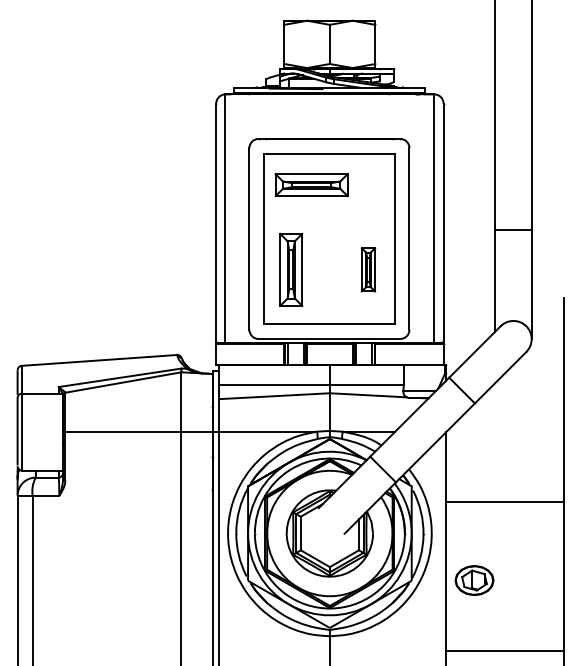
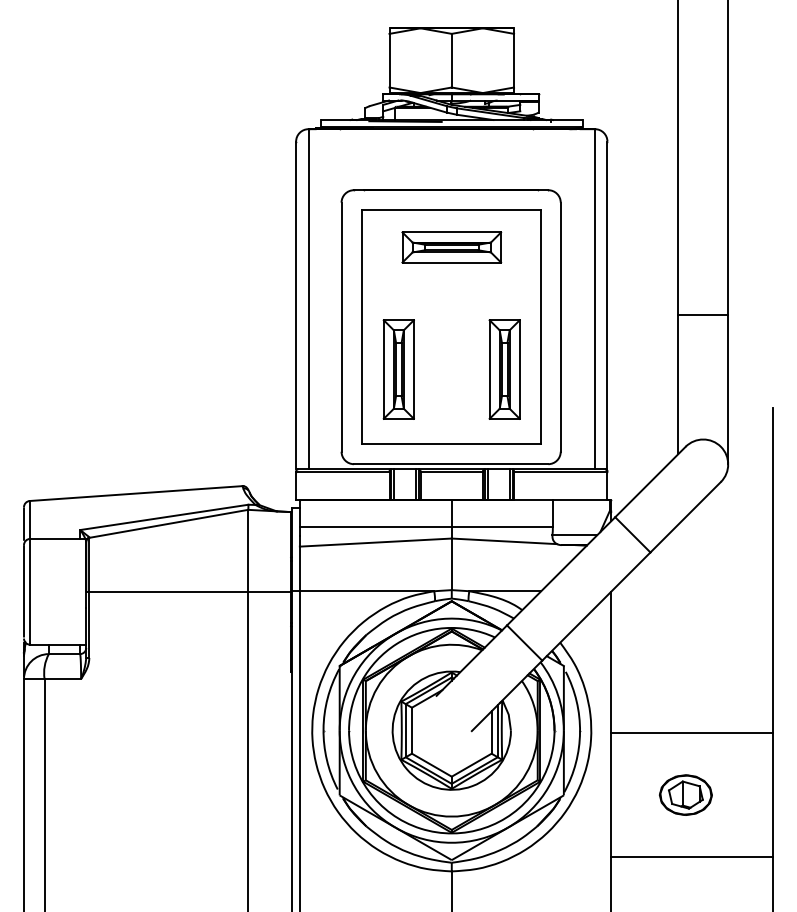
part: (311, 185) -> (451, 247), moved
part: (368, 269) -> (504, 369), size x1.67
line: (505, 501) -> (692, 733), moved
part: (474, 580) -> (685, 794), moved
line: (505, 651) -> (692, 857), moved

